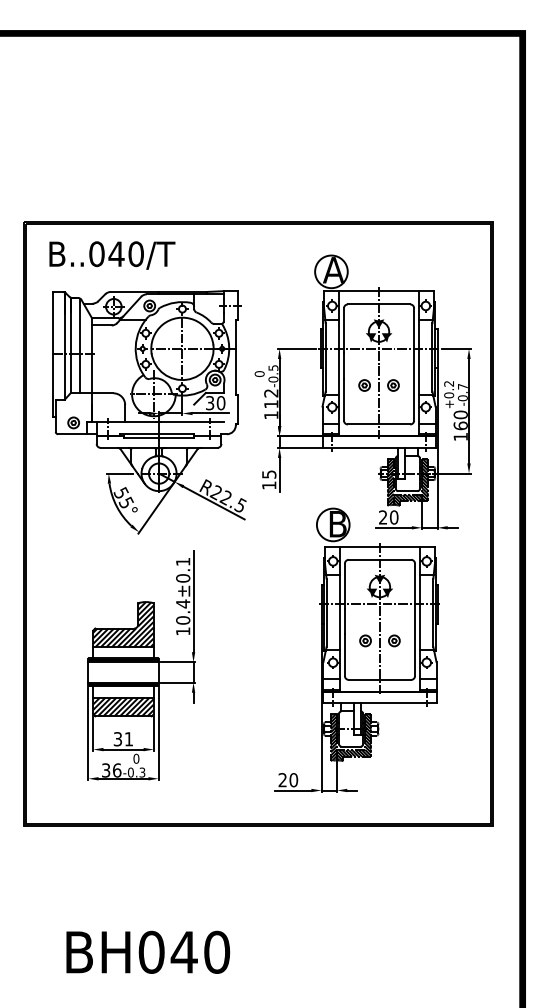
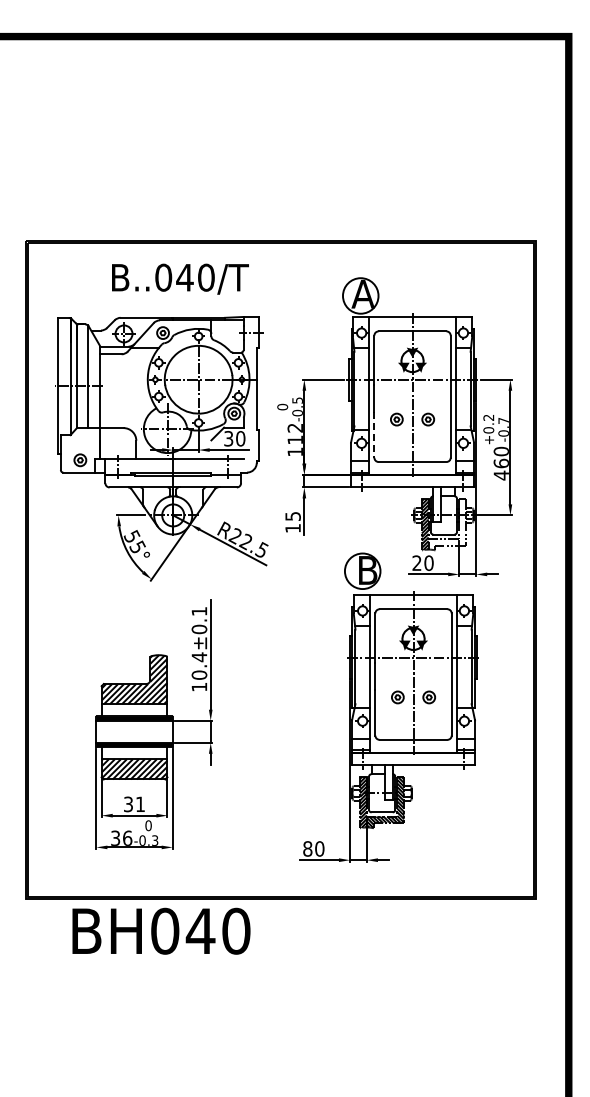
text: (112, 254) -> (180, 278), moved
line: (344, 399) -> (374, 434), solid -> dashed
text: (459, 436) -> (500, 475), 160 -> 460
hatch: (410, 481) -> (446, 524), removed
text: (282, 779) -> (307, 848), 20 -> 80
text: (148, 951) -> (161, 930), moved

